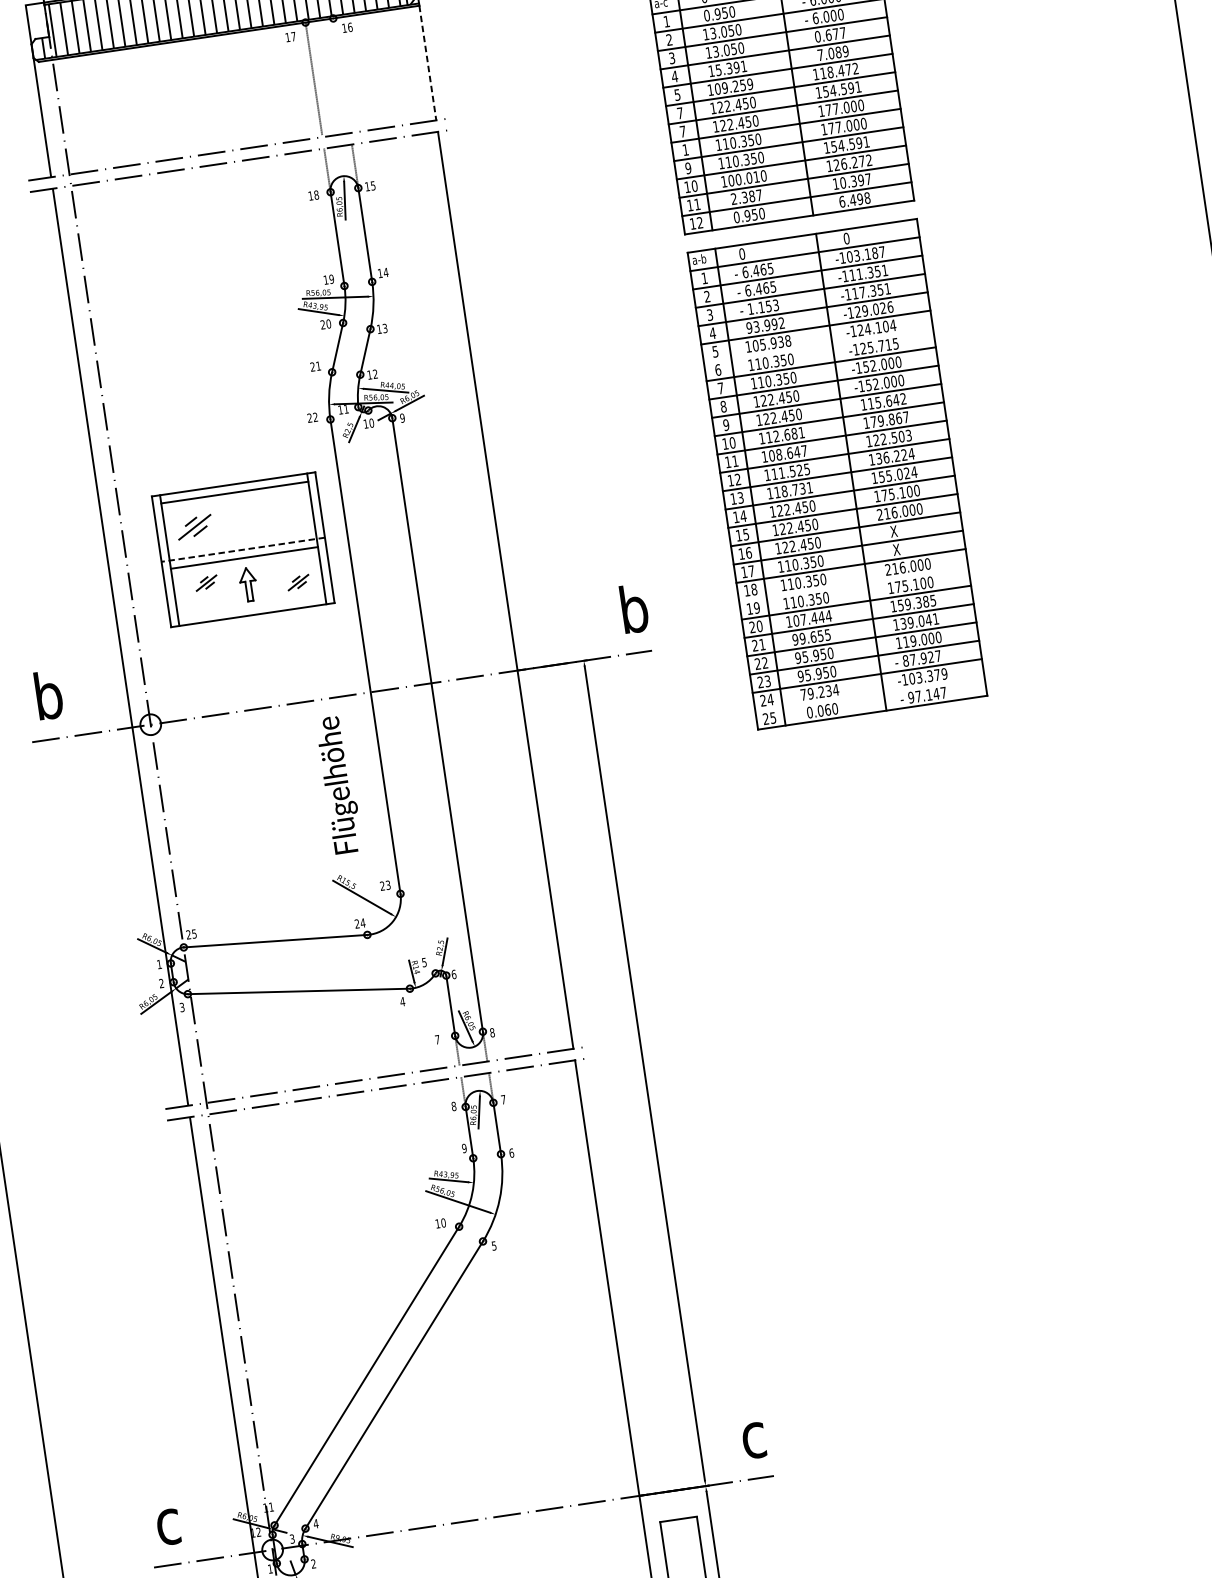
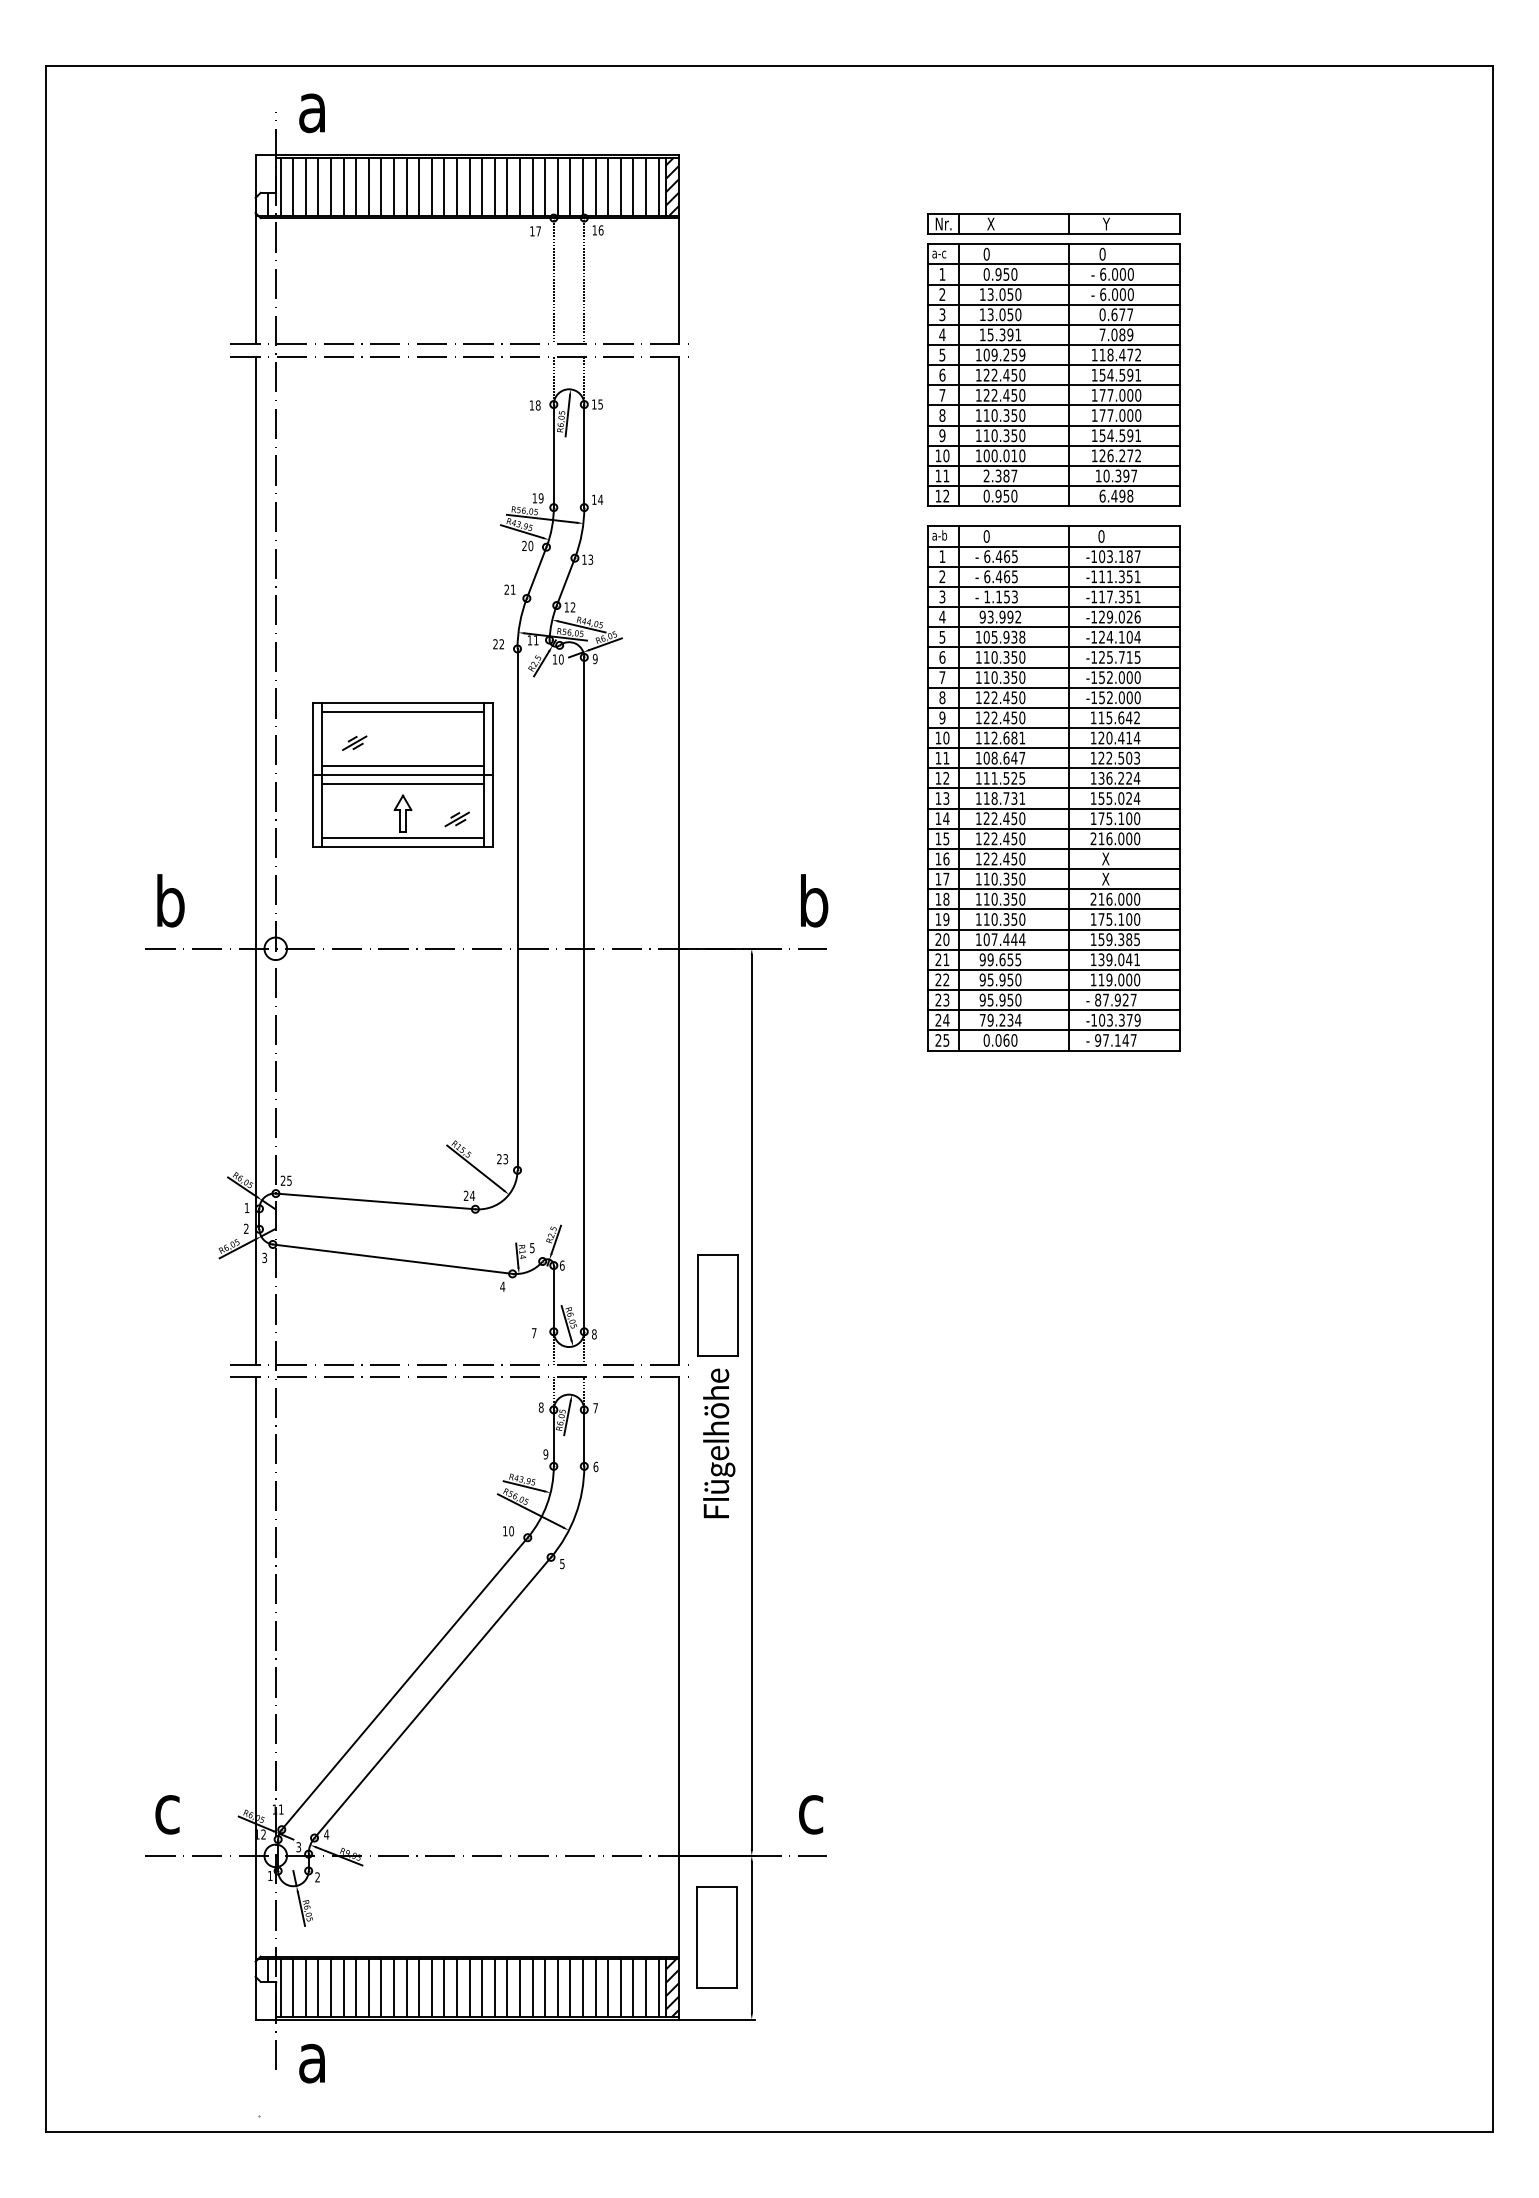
line: (427, 63) -> (678, 281), dashed -> solid
line: (341, 74) -> (584, 279), added
text: (680, 112) -> (942, 374), 7 -> 6
text: (685, 149) -> (942, 415), 1 -> 8
line: (818, 345) -> (1054, 647), added
text: (890, 419) -> (1119, 737), 179.867 -> 120.414
part: (194, 526) -> (354, 742), size x0.62
line: (241, 541) -> (402, 766), added
line: (243, 549) -> (403, 775), dashed -> solid
part: (205, 583) -> (357, 805), removed
line: (854, 584) -> (1054, 909), added
line: (251, 607) -> (402, 838), added
line: (870, 694) -> (1054, 1030), added
text: (339, 784) -> (719, 1443), moved
part: (600, 989) -> (717, 1305), added

